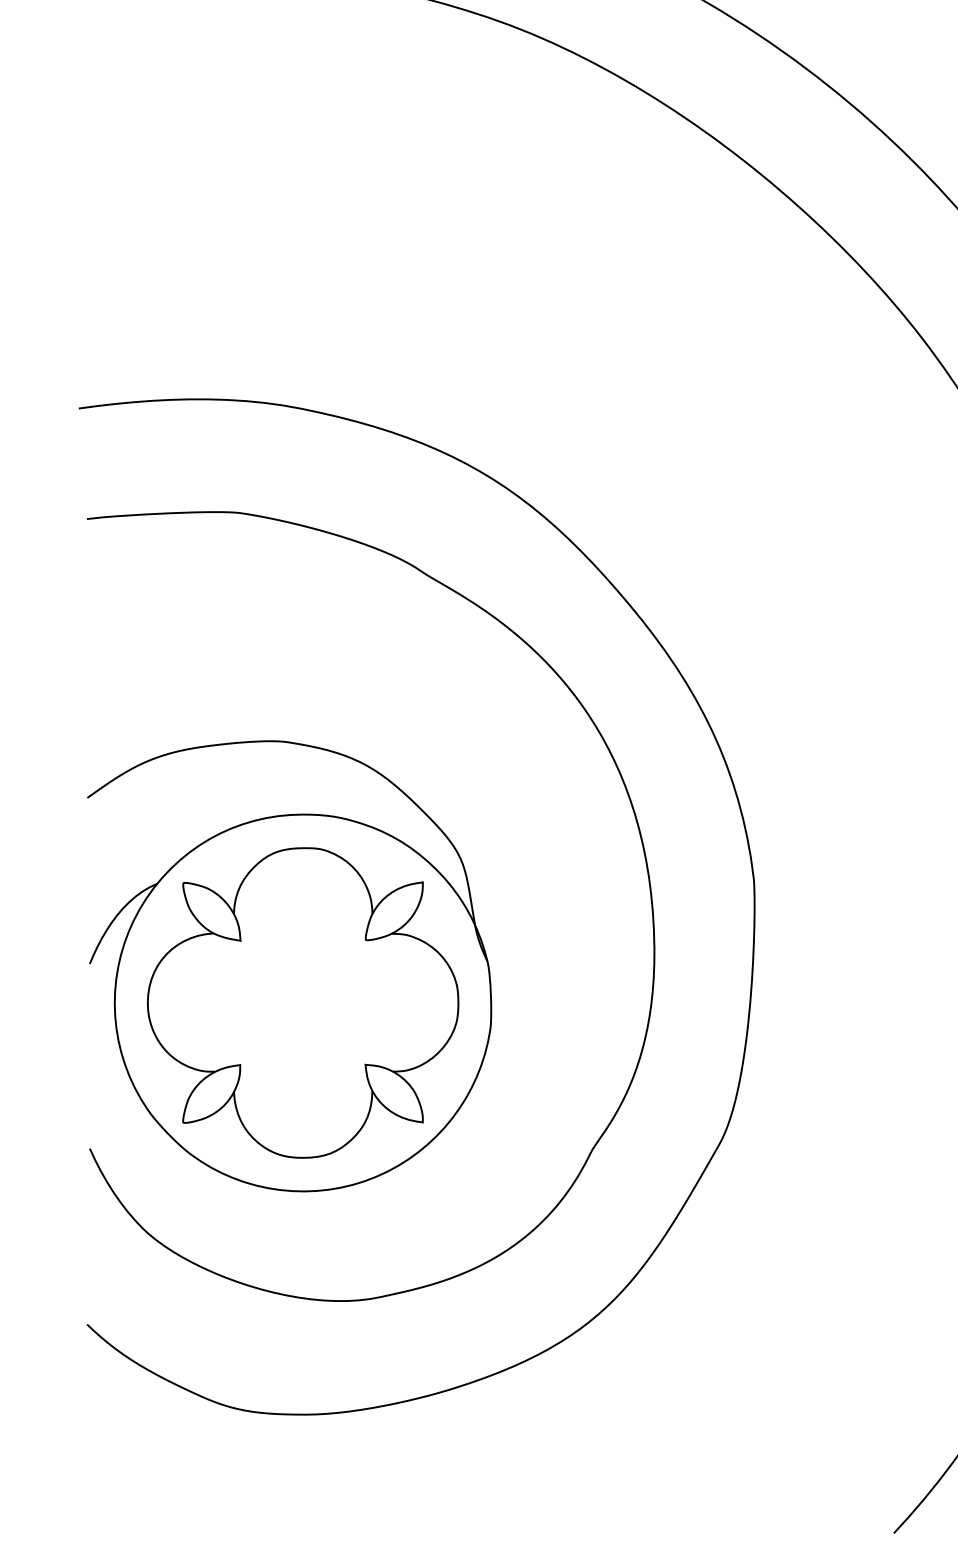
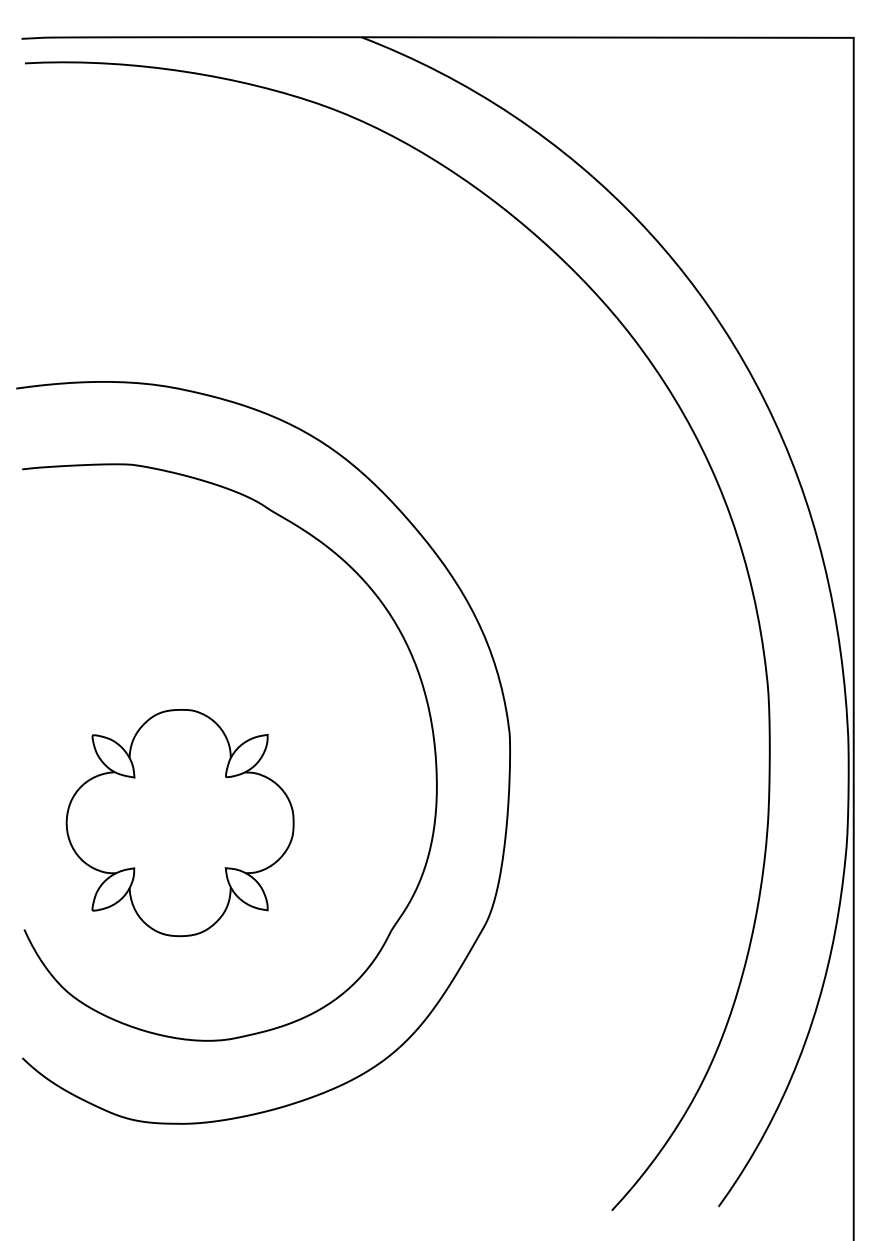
part: (289, 965) -> (170, 795), removed

